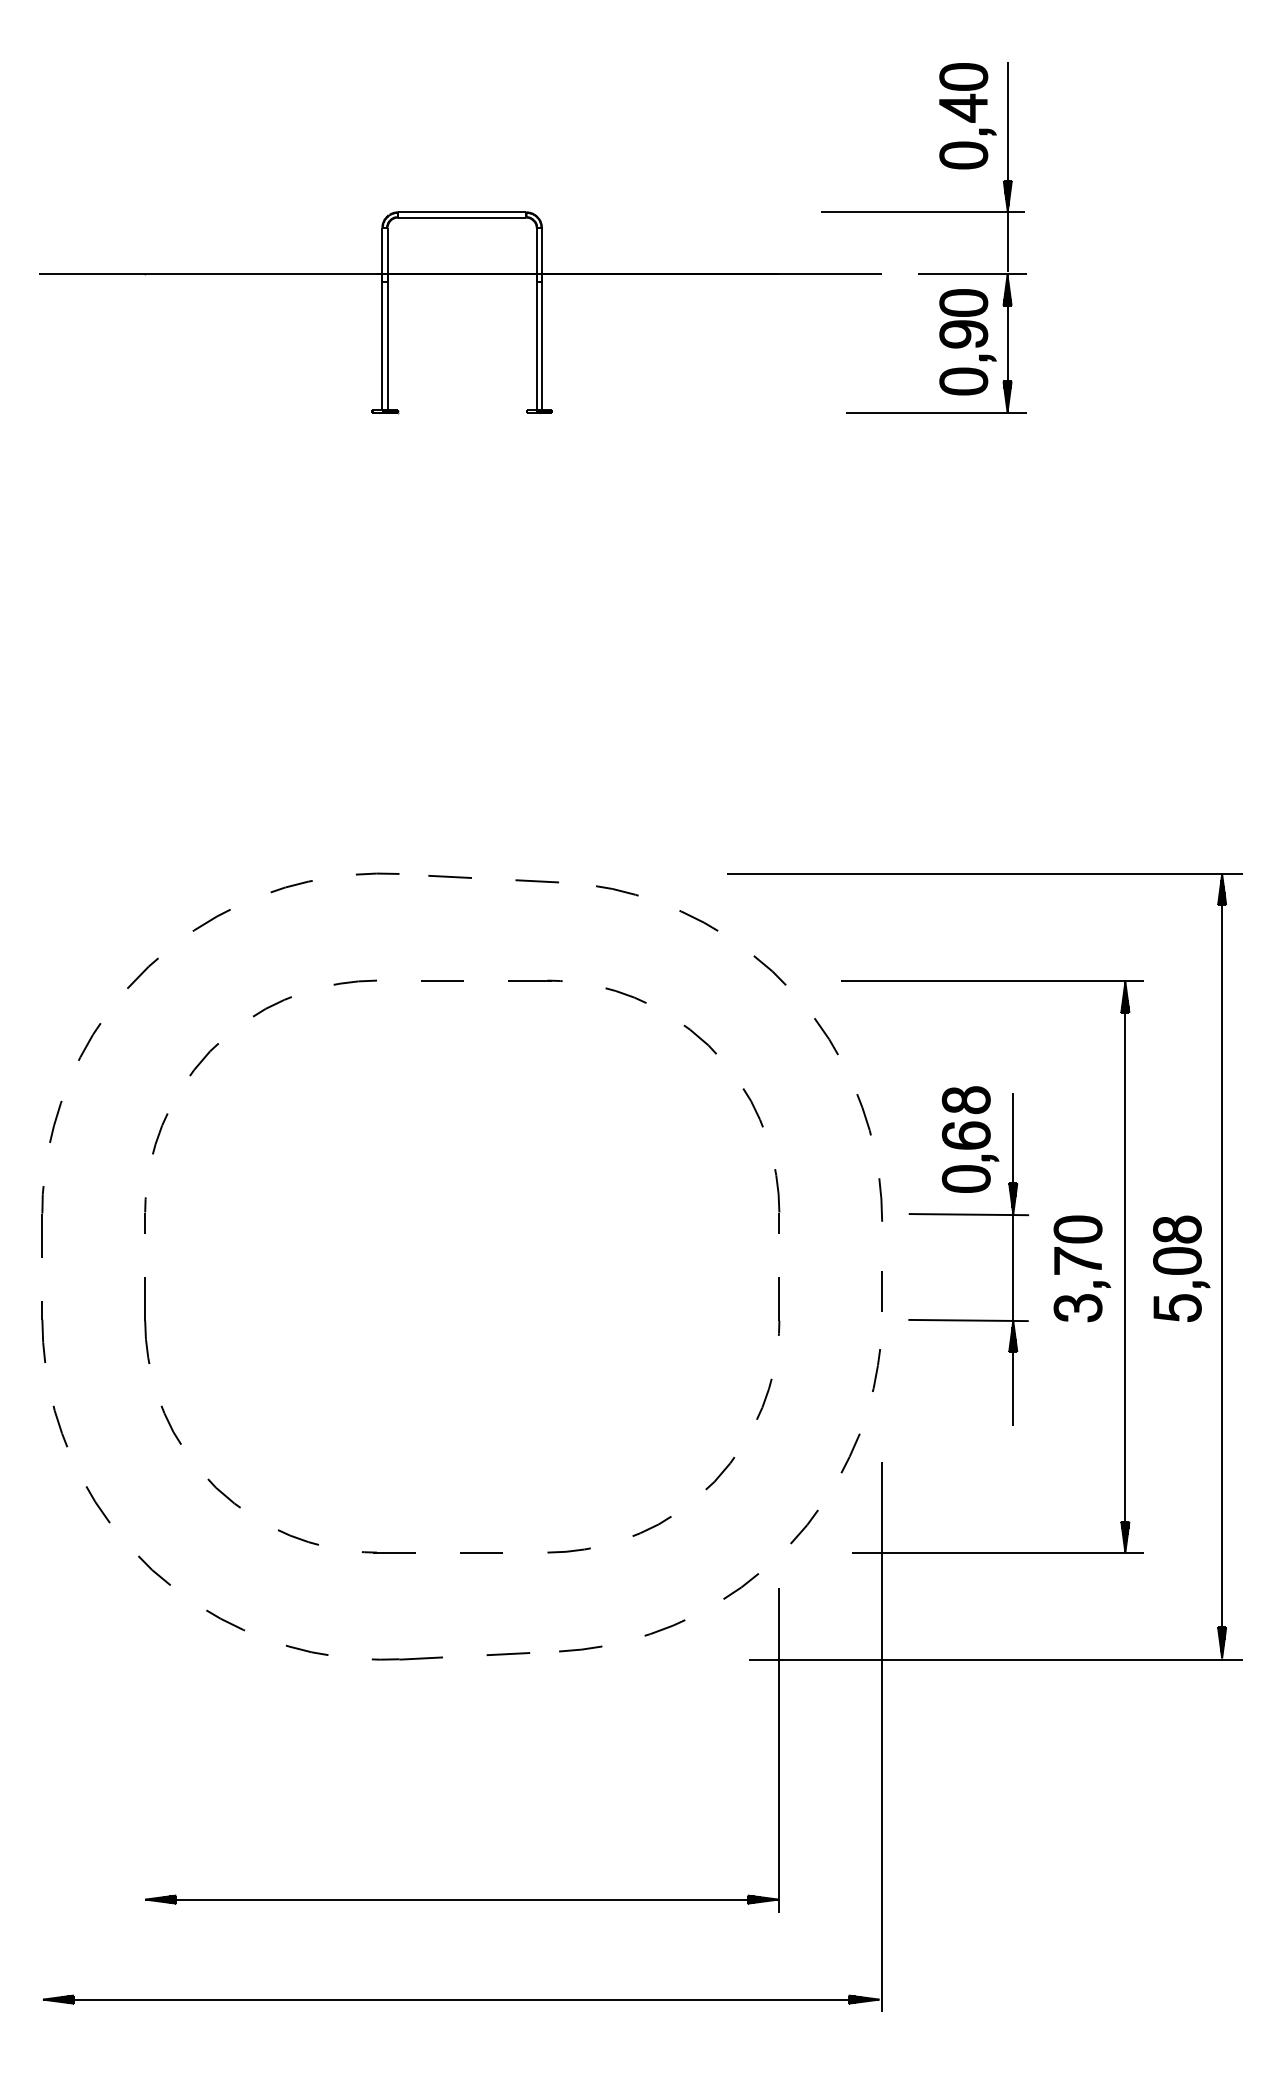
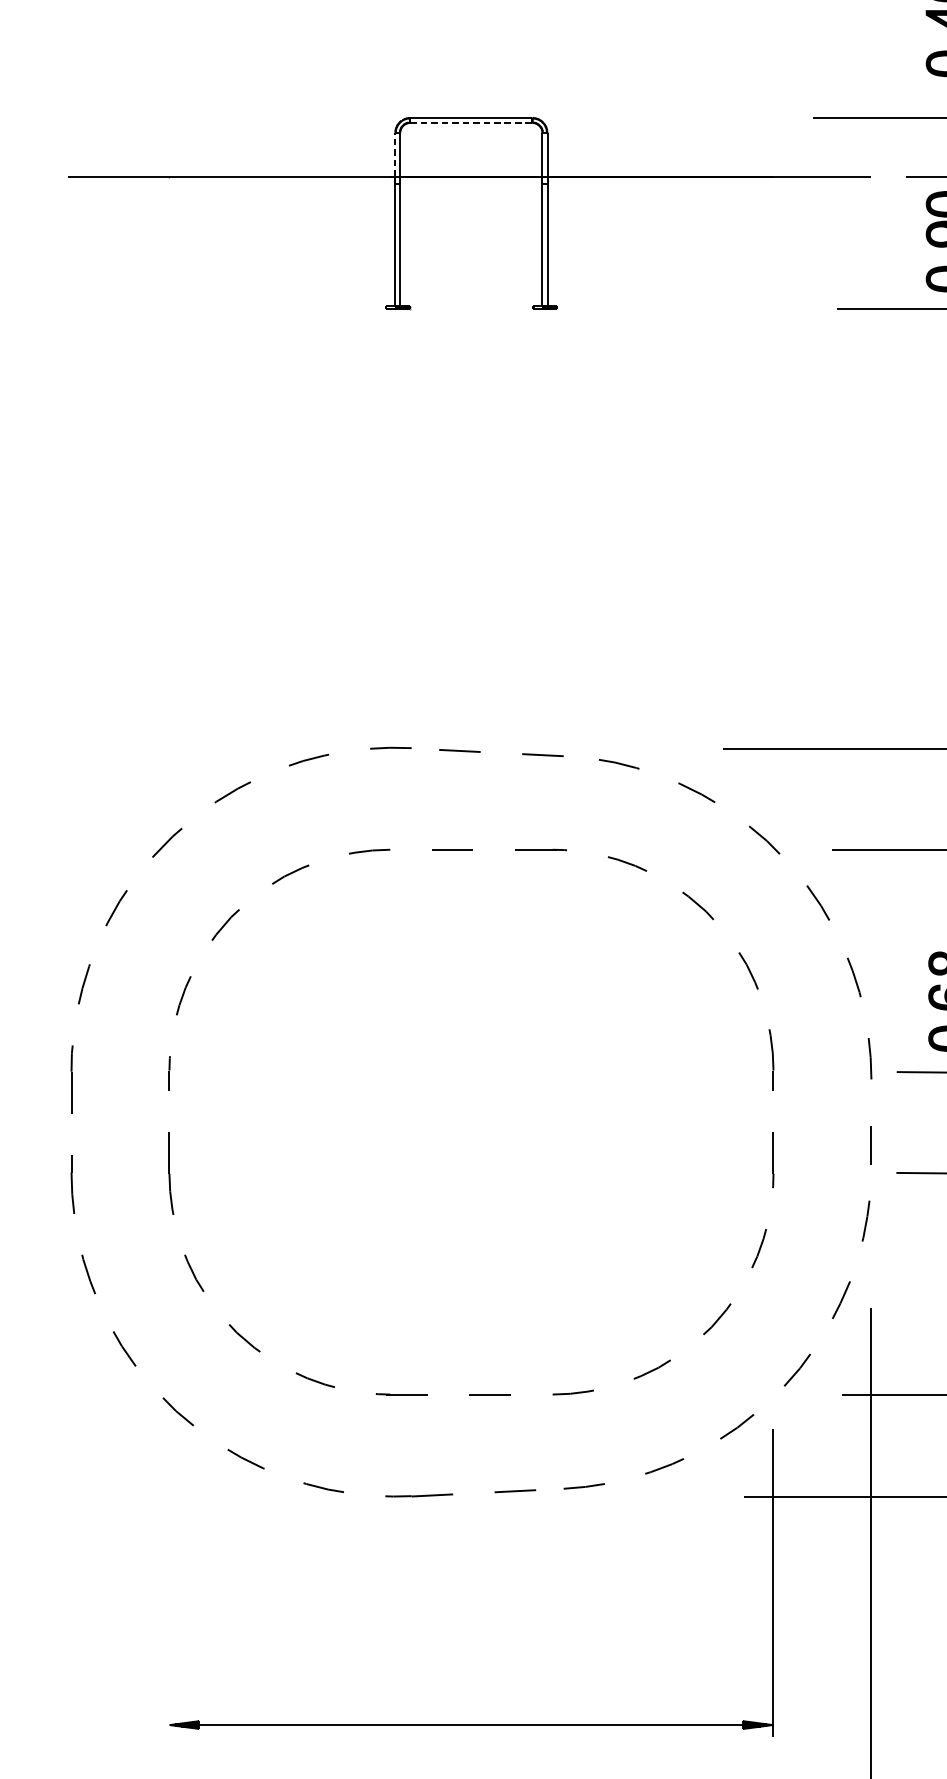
line: (462, 217) -> (471, 122), solid -> dashed
line: (382, 251) -> (395, 155), solid -> dashed

